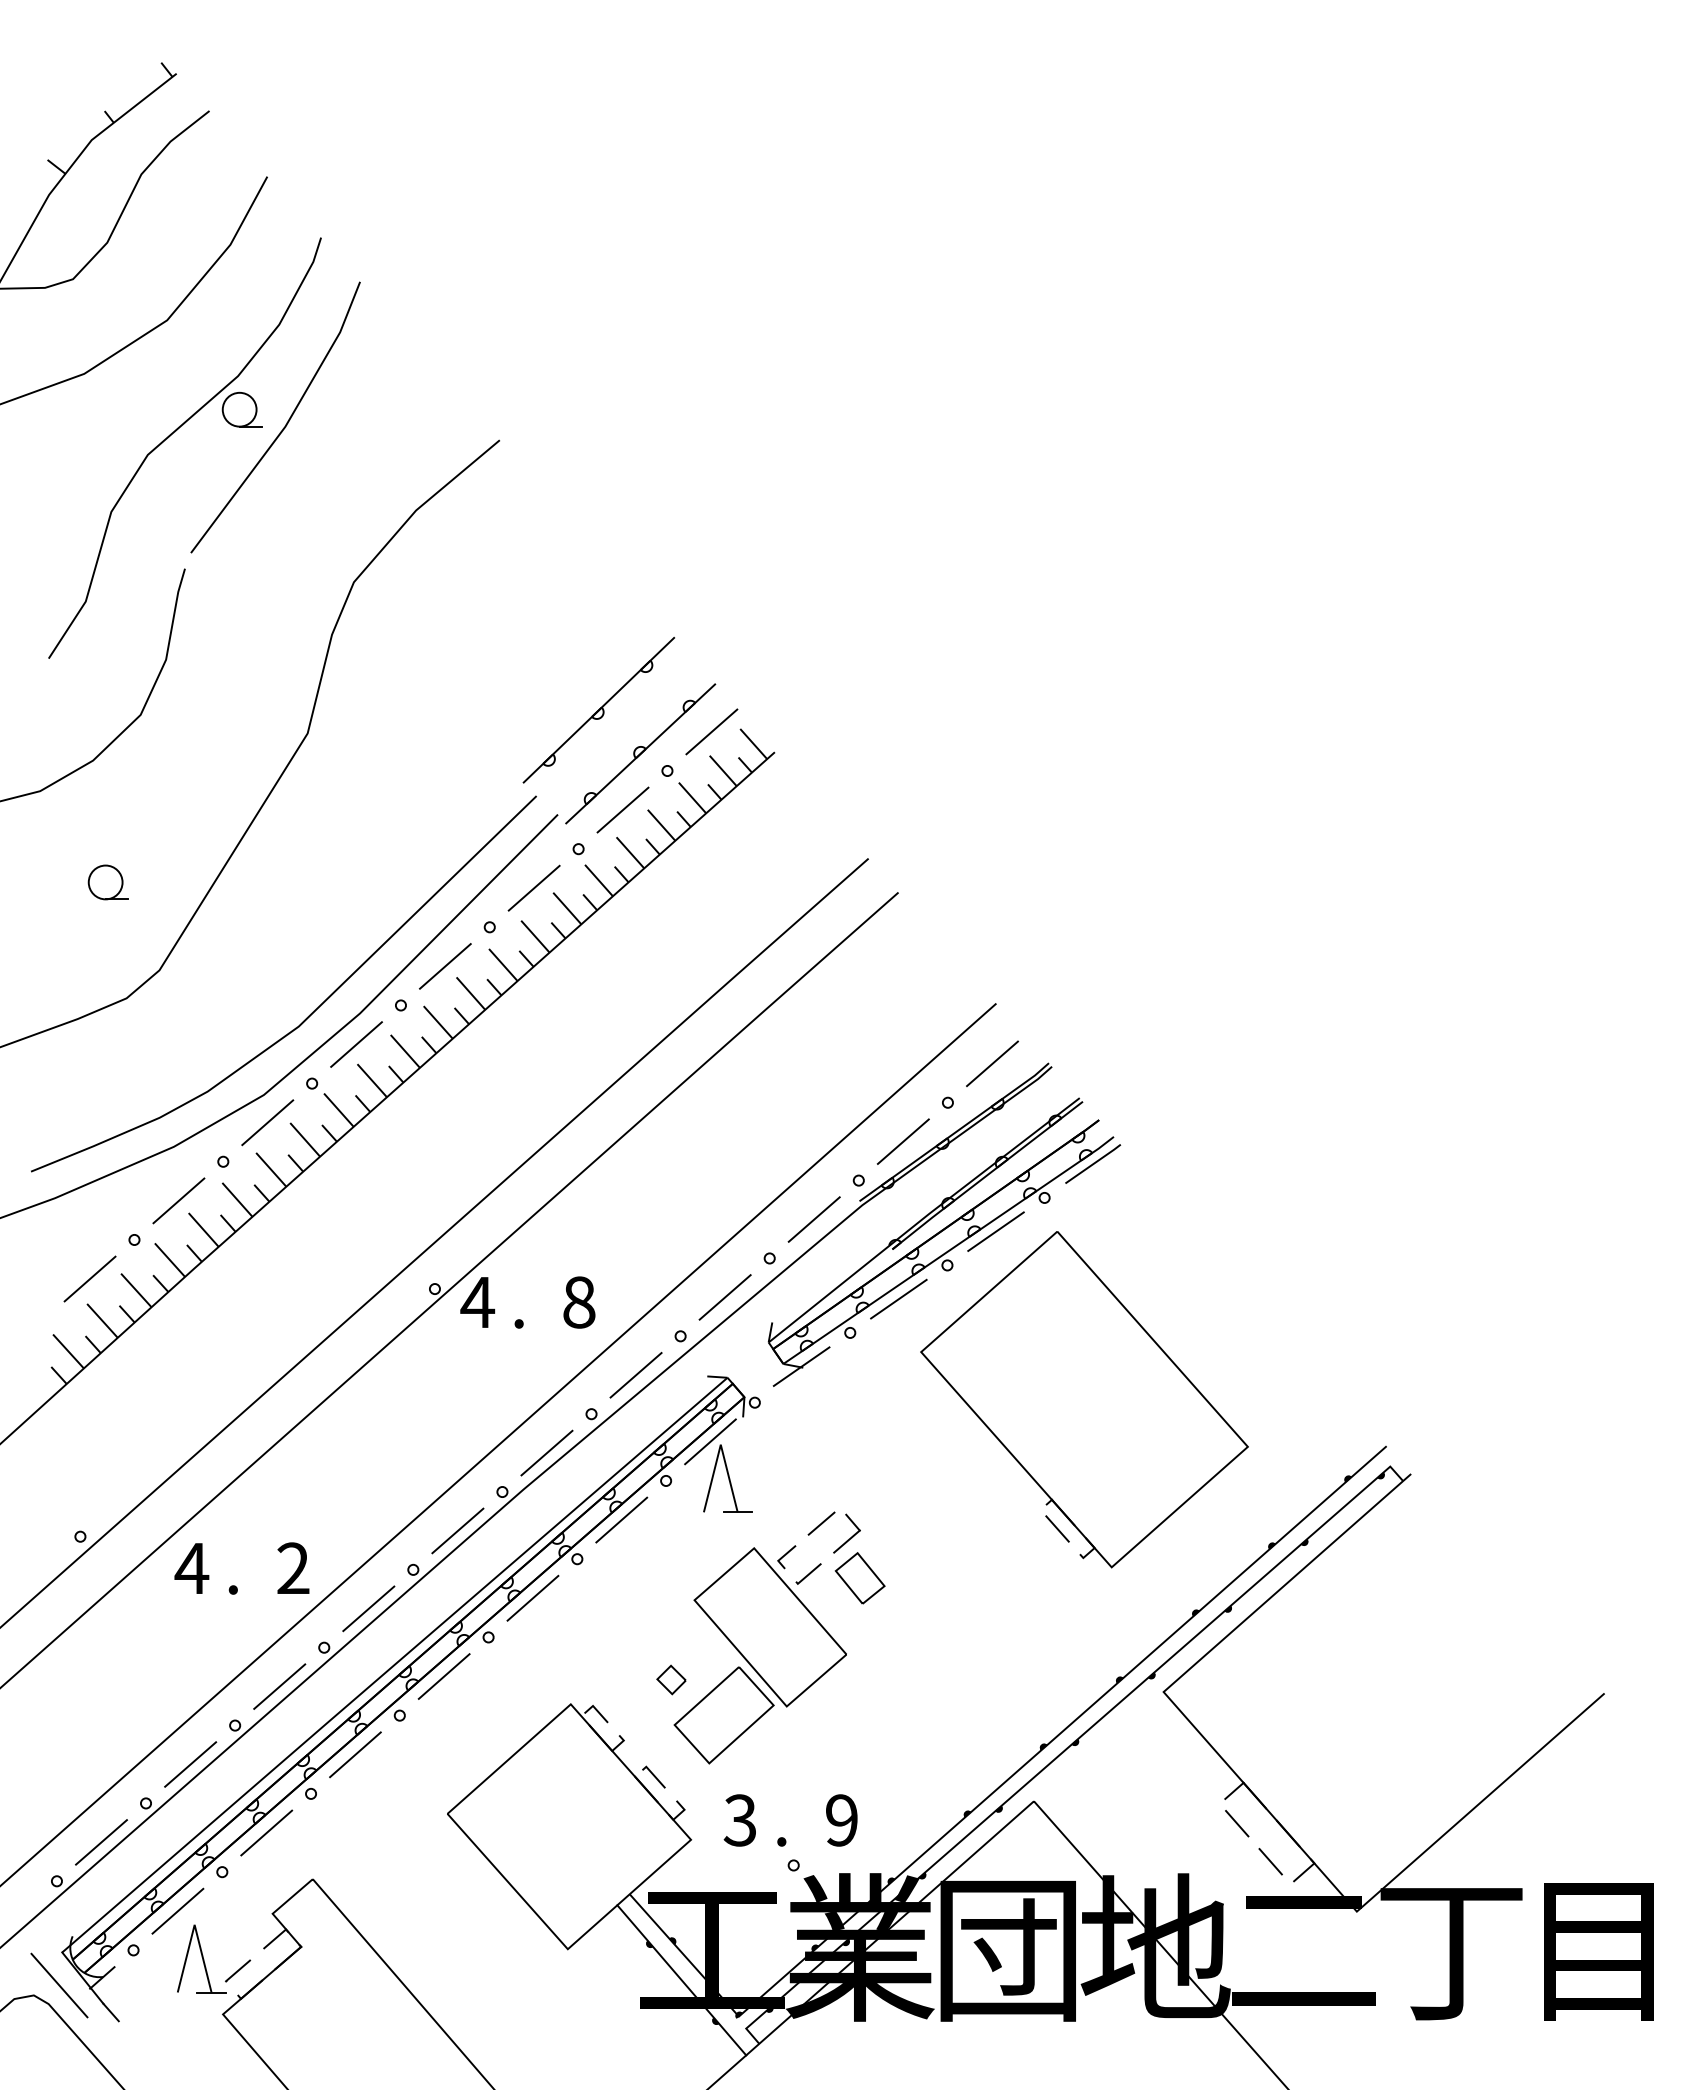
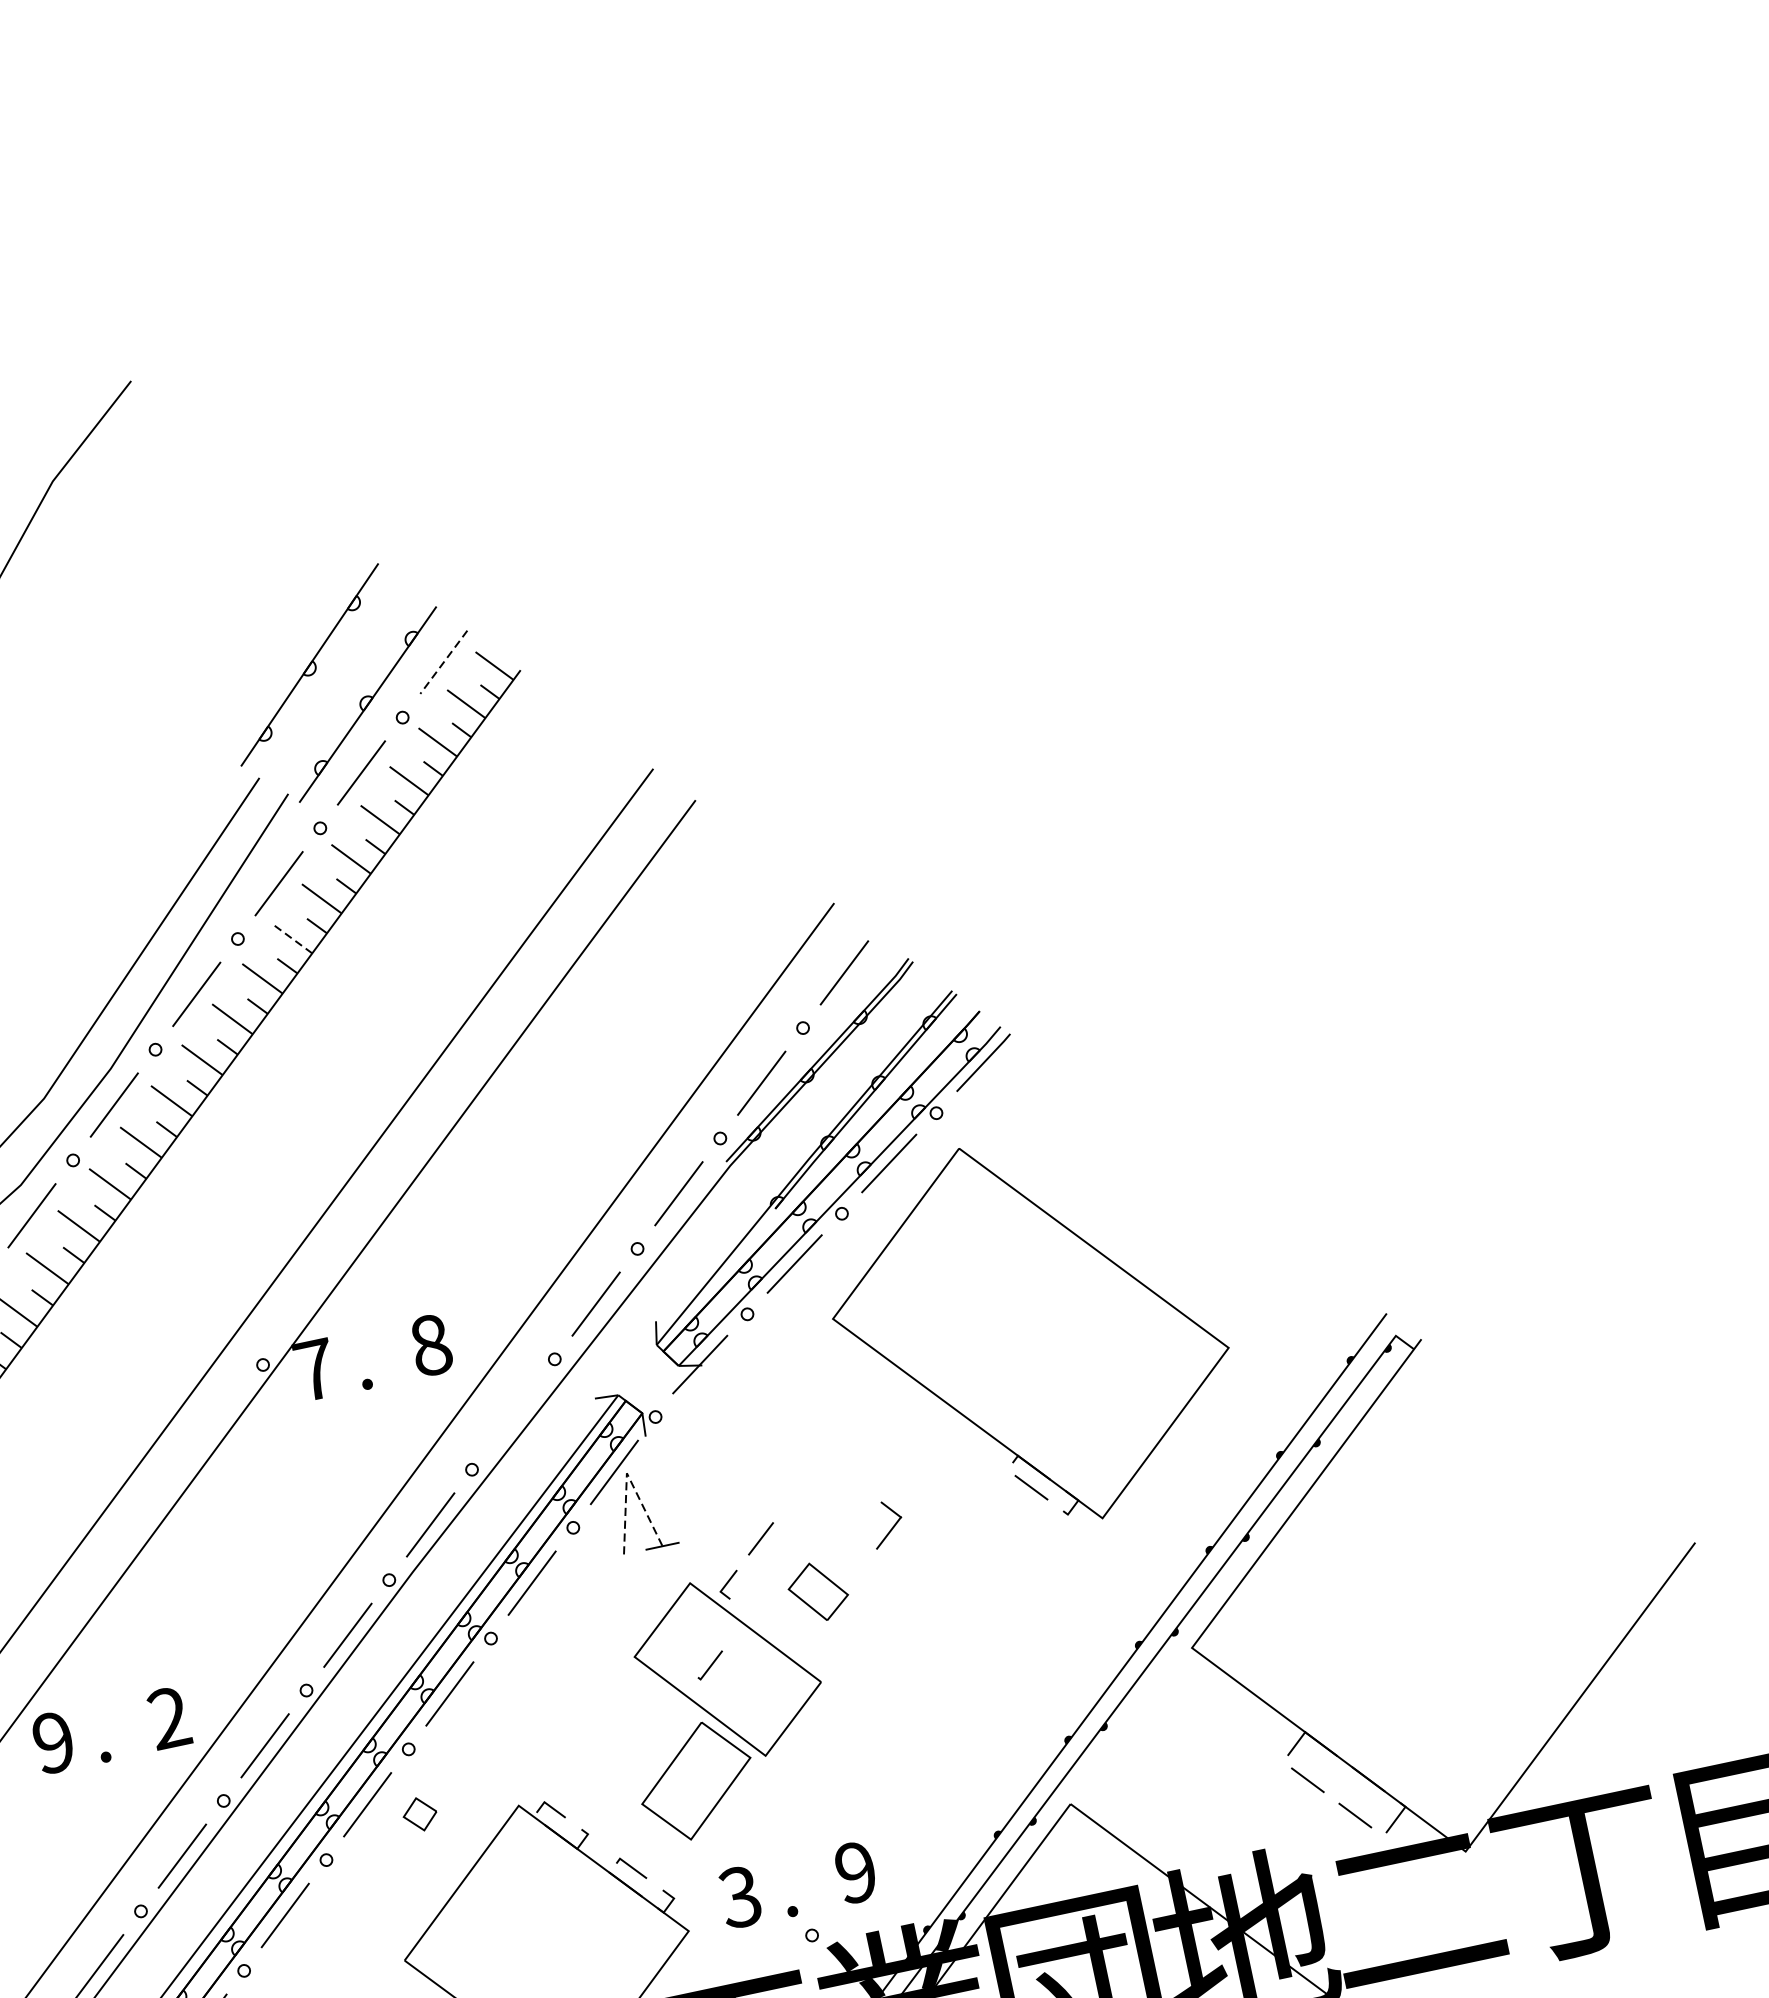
line: (711, 731) -> (443, 661), solid -> dashed
line: (535, 936) -> (292, 938), solid -> dashed
text: (477, 1302) -> (314, 1369), 4 -> 7
line: (635, 1375) -> (512, 1414), removed
line: (720, 1444) -> (626, 1473), solid -> dashed
part: (846, 1533) -> (886, 1523), moved
text: (191, 1568) -> (53, 1742), 4 -> 9
line: (808, 1573) -> (710, 1665), moved
part: (671, 1679) -> (419, 1813), moved

